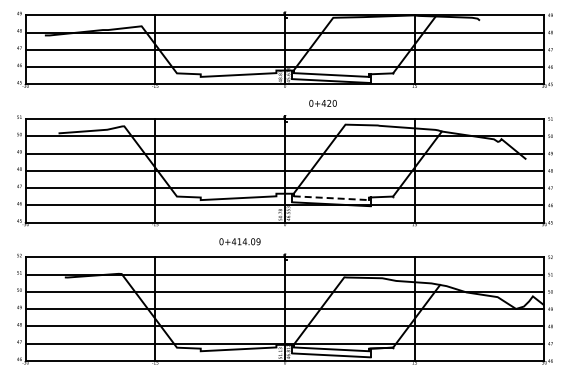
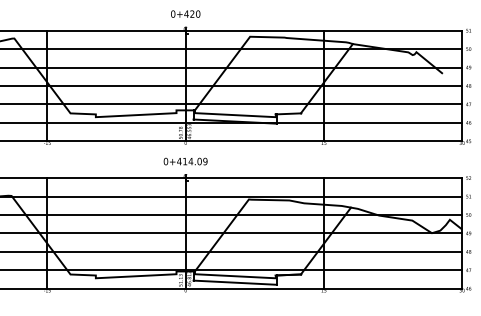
text: (322, 103) -> (185, 14), moved
line: (331, 198) -> (235, 115), dashed -> solid
text: (239, 241) -> (185, 161), moved

